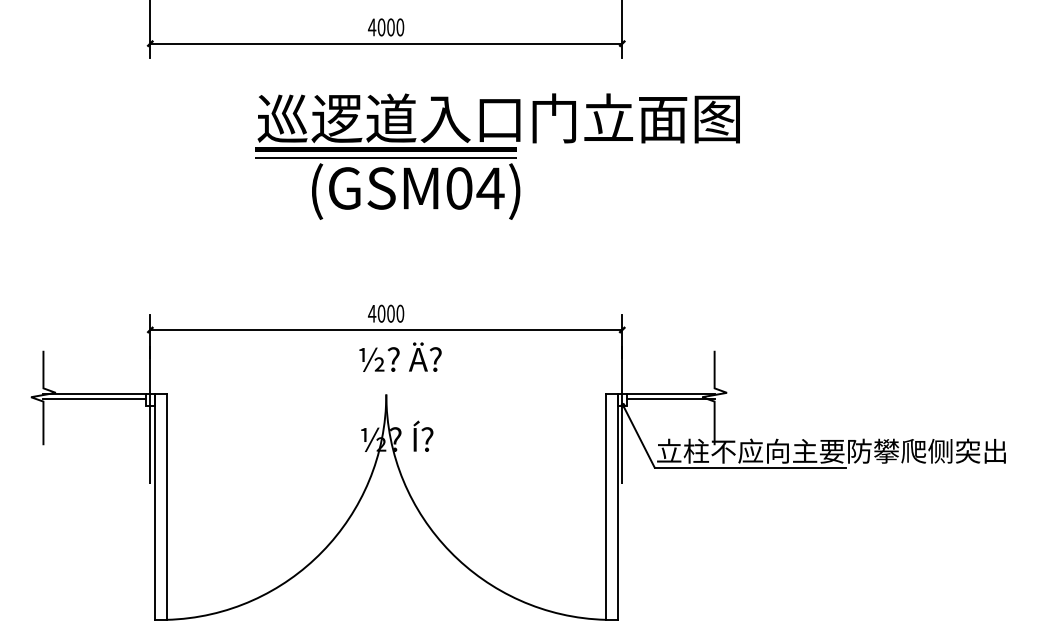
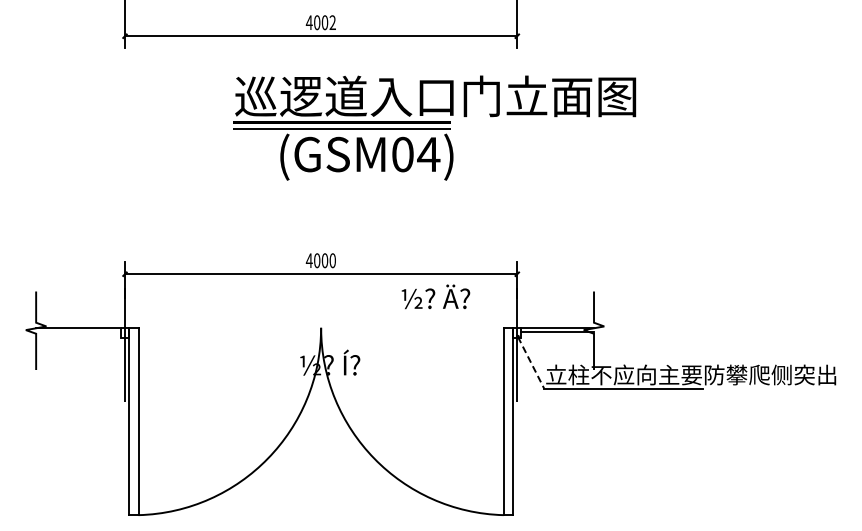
text: (399, 27) -> (332, 22), 4000 -> 4002
part: (497, 155) -> (434, 127), moved
text: (399, 356) -> (435, 296), moved
line: (94, 398) -> (78, 331), removed
line: (639, 437) -> (531, 363), solid -> dashed

